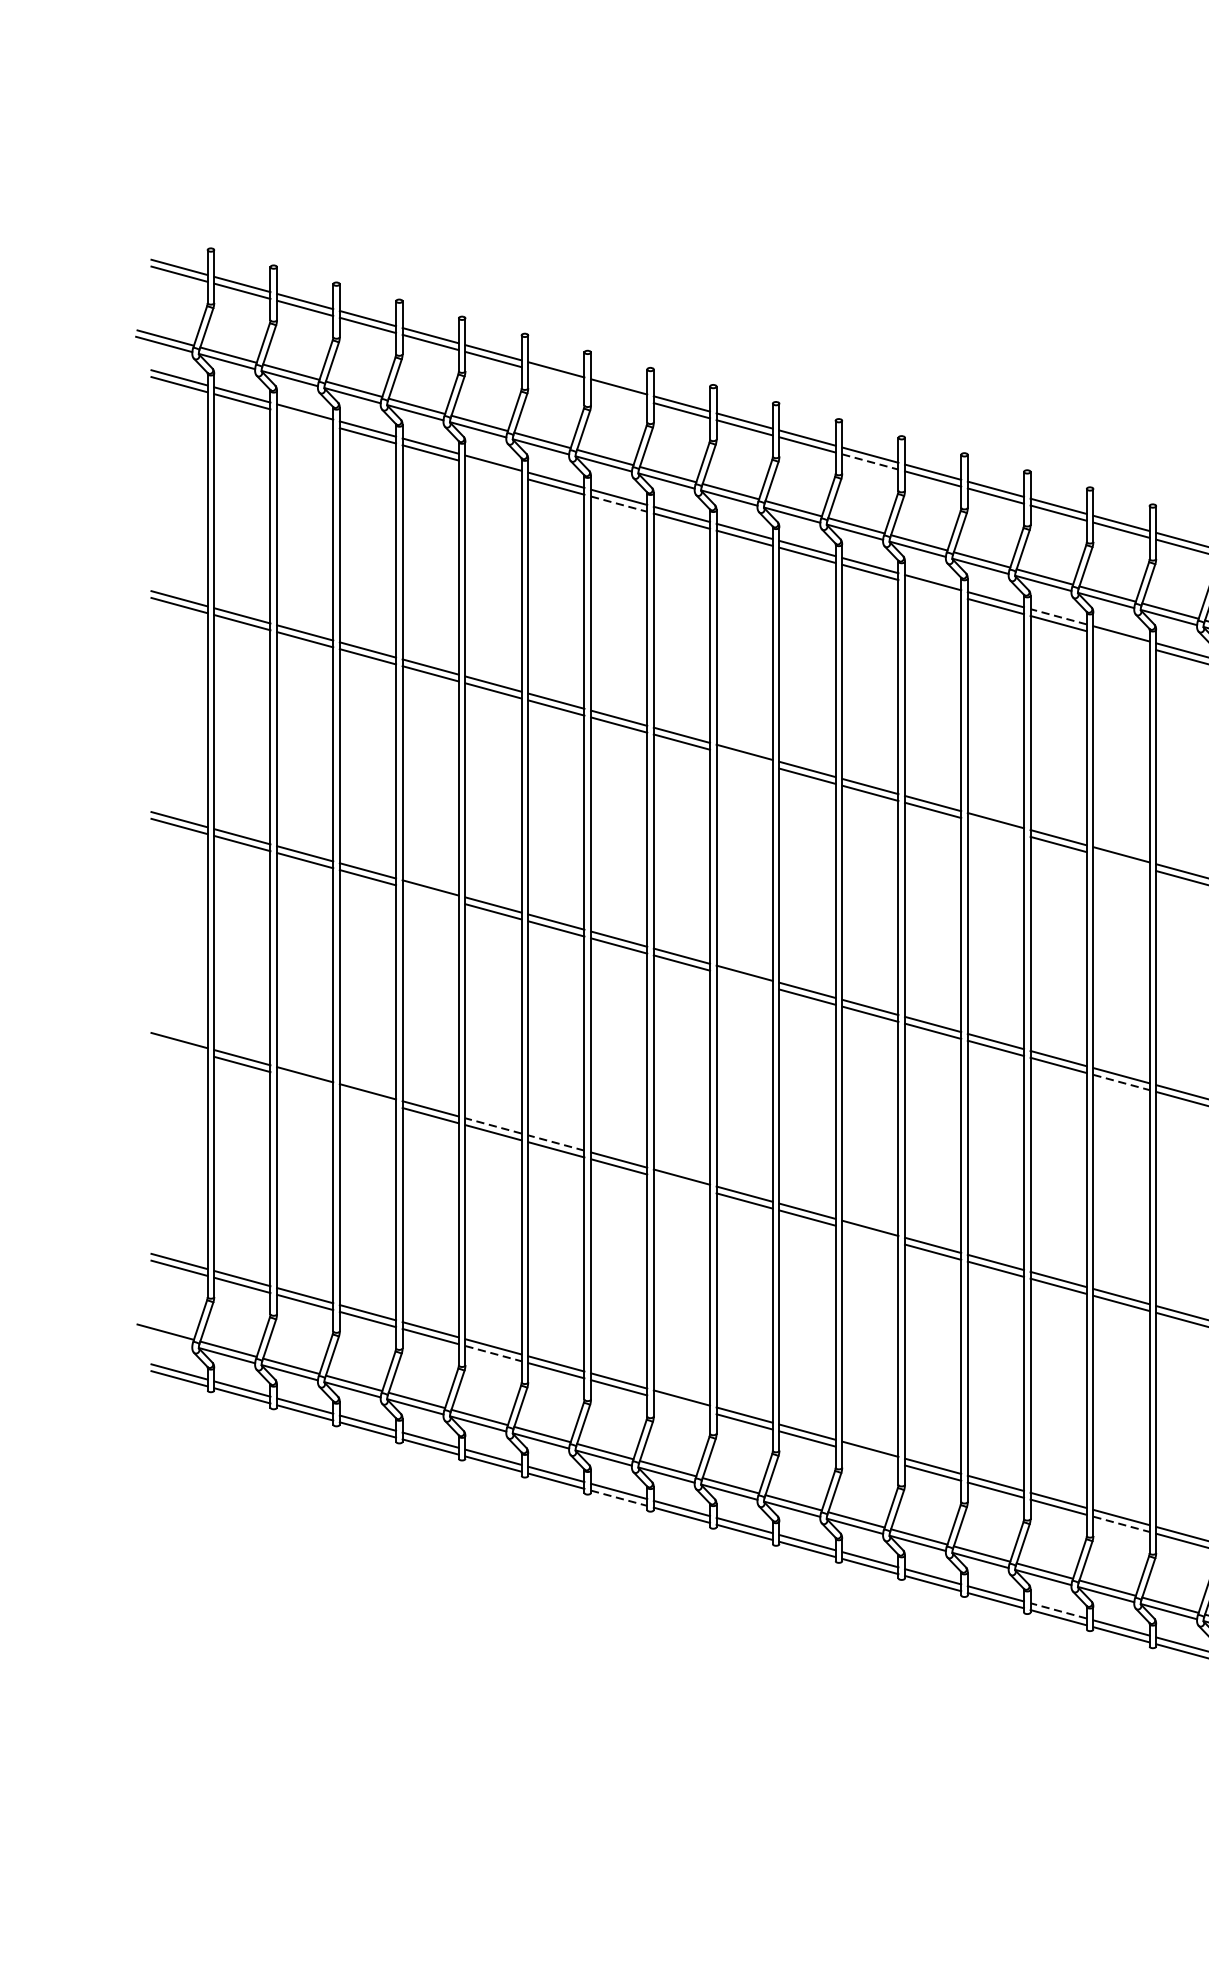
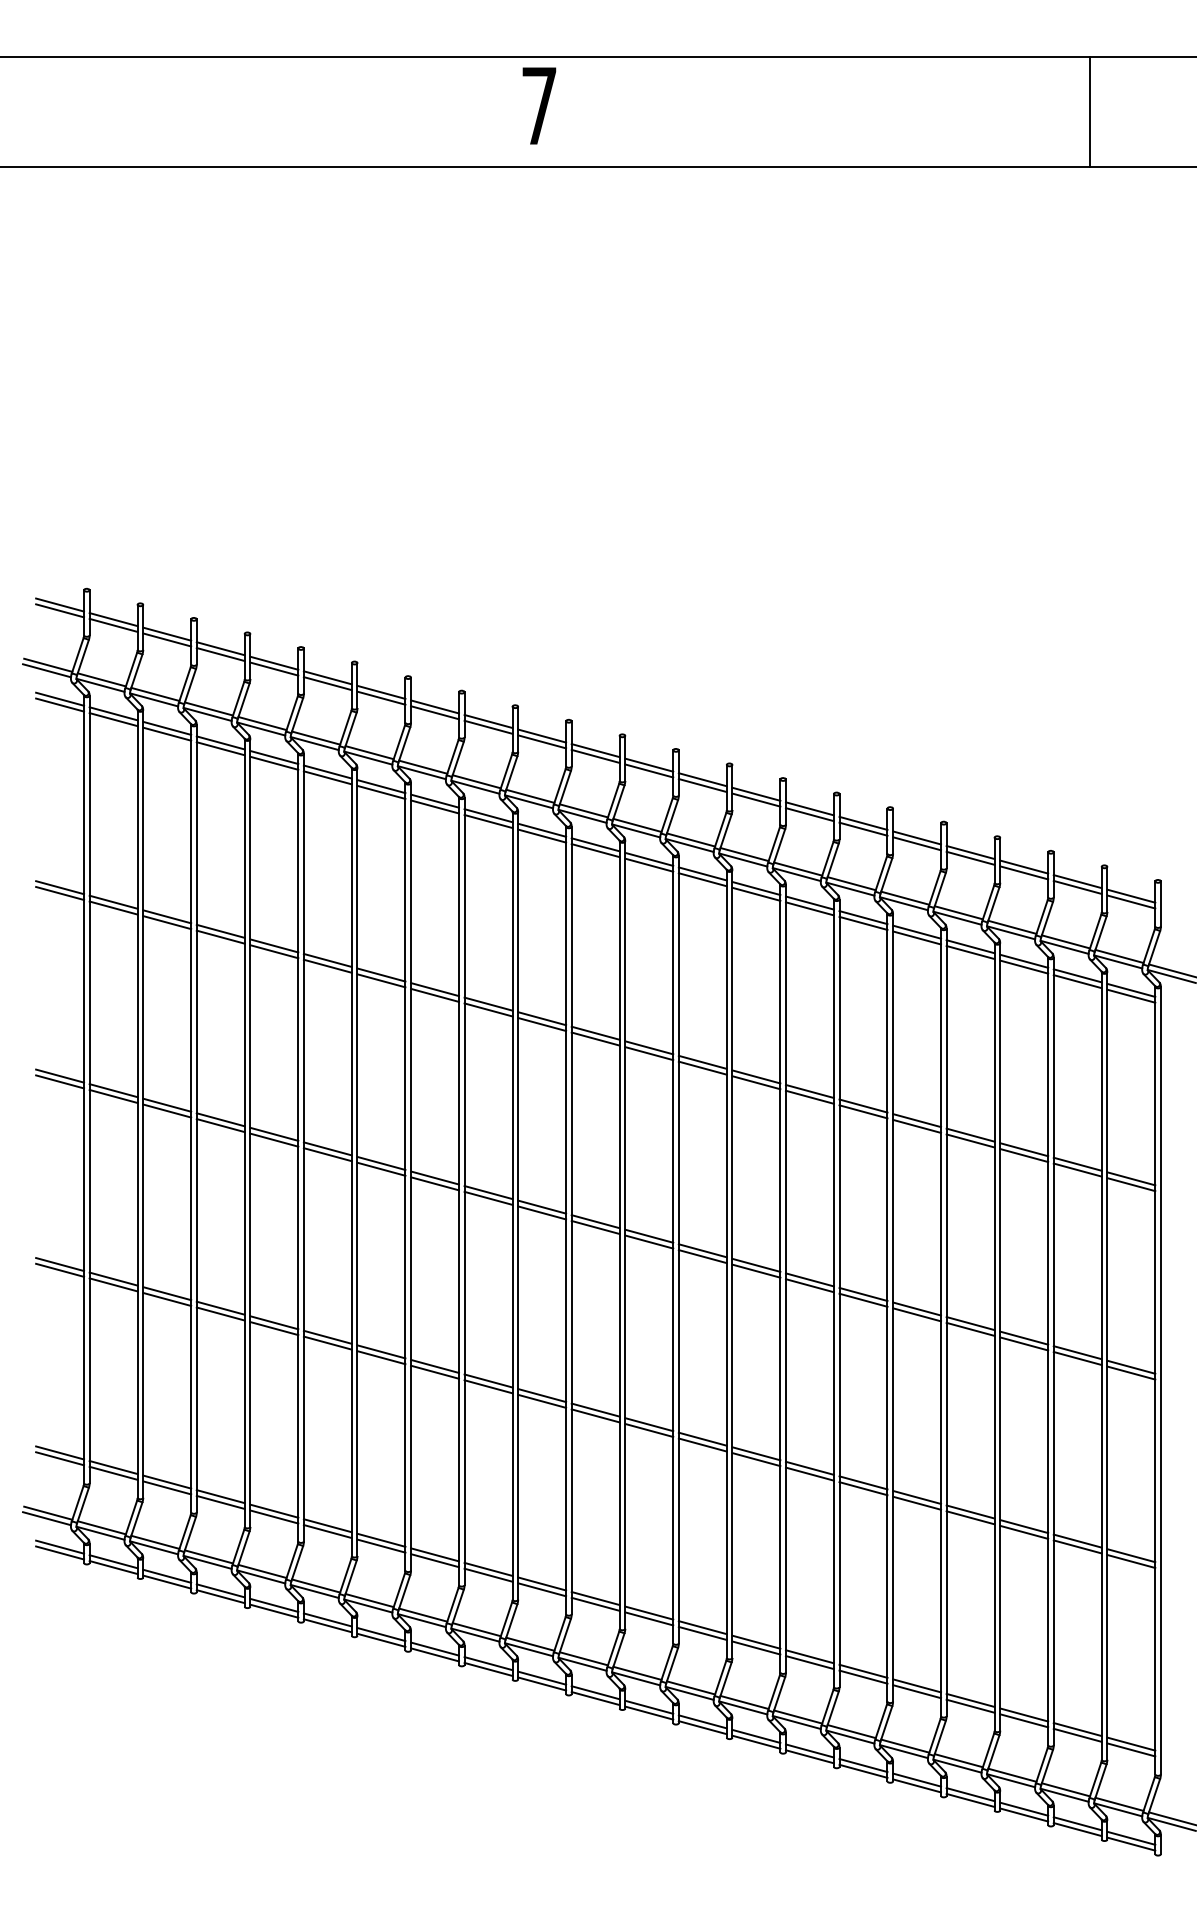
line: (556, 375) -> (381, 697), added
line: (618, 393) -> (434, 712), added
line: (305, 418) -> (167, 733), added
line: (870, 461) -> (649, 770), dashed -> solid
line: (493, 469) -> (327, 777), added
line: (619, 503) -> (435, 806), dashed -> solid
line: (932, 589) -> (702, 879), added
line: (1058, 617) -> (809, 903), dashed -> solid
line: (1121, 639) -> (863, 922), added
line: (745, 759) -> (542, 1024), added
line: (996, 827) -> (756, 1082), added
line: (1121, 861) -> (863, 1111), added
line: (430, 894) -> (274, 1139), added
line: (745, 979) -> (542, 1212), added
line: (180, 1046) -> (60, 1269), added
line: (305, 1080) -> (167, 1298), added
line: (1121, 1082) -> (863, 1300), dashed -> solid
line: (367, 1097) -> (220, 1313), added
line: (493, 1126) -> (327, 1337), dashed -> solid
line: (556, 1142) -> (381, 1351), dashed -> solid
line: (681, 1183) -> (488, 1386), added
line: (870, 1233) -> (649, 1429), added
line: (164, 1338) -> (47, 1518), added
line: (493, 1353) -> (327, 1531), dashed -> solid
line: (681, 1403) -> (488, 1574), added
line: (870, 1455) -> (649, 1618), added
line: (619, 1497) -> (435, 1654), dashed -> solid
line: (1121, 1524) -> (863, 1677), dashed -> solid
line: (1058, 1610) -> (809, 1750), dashed -> solid

